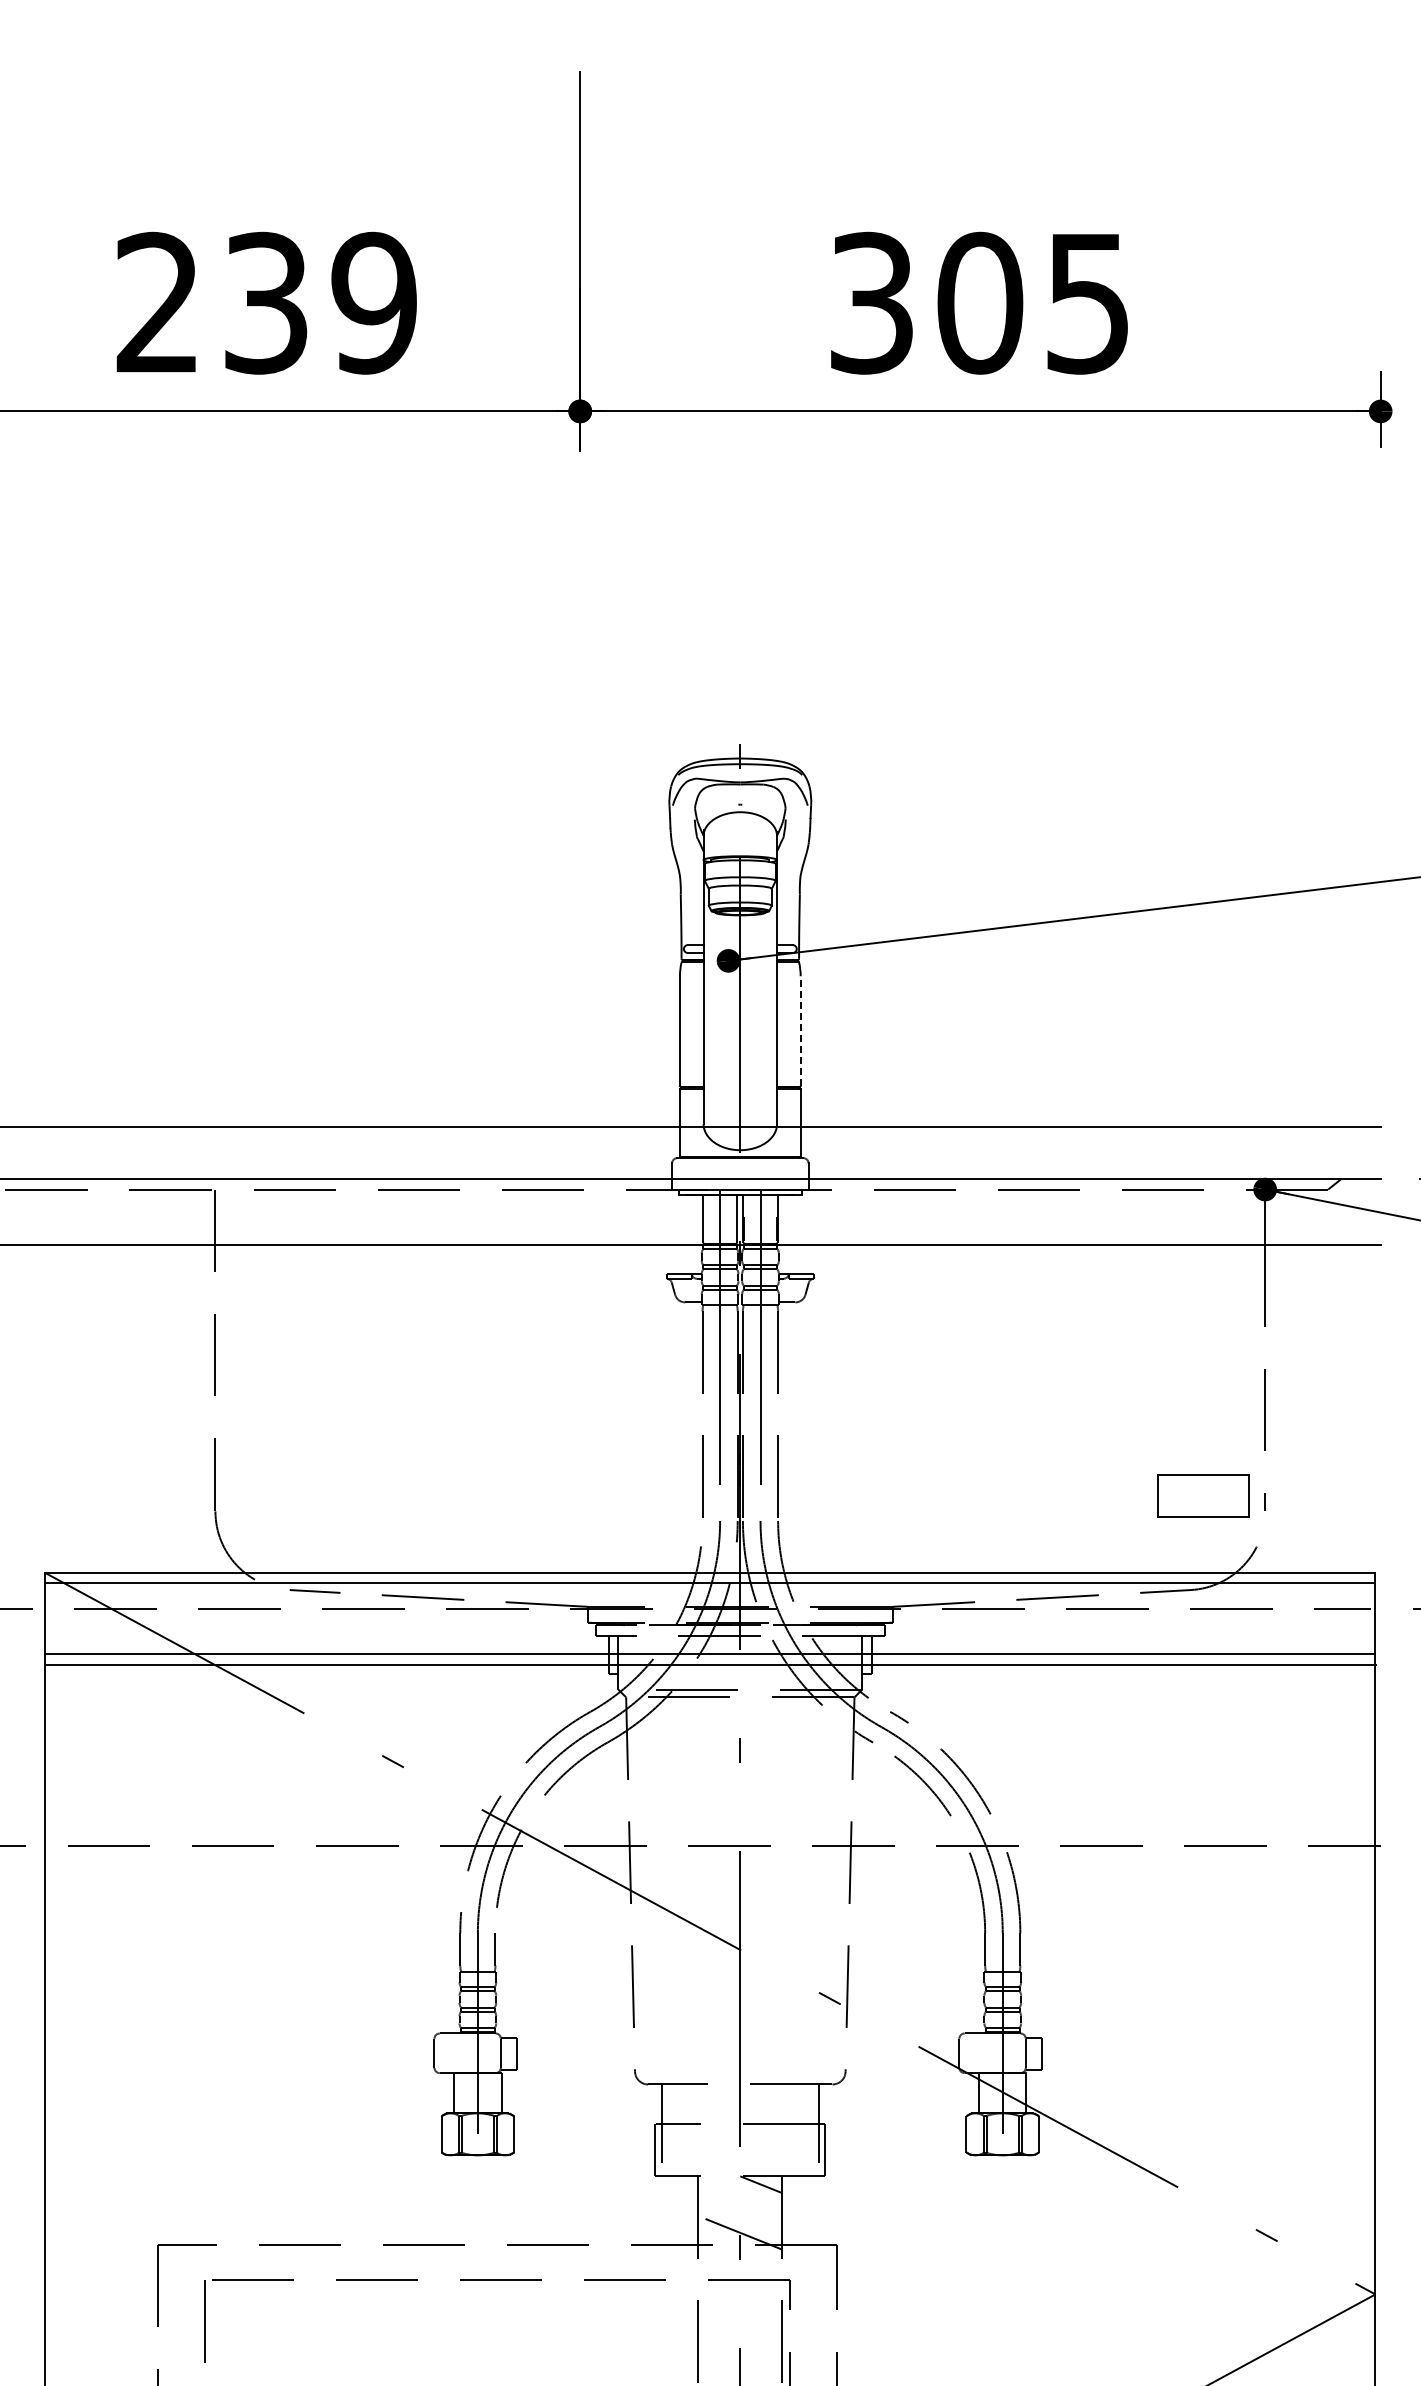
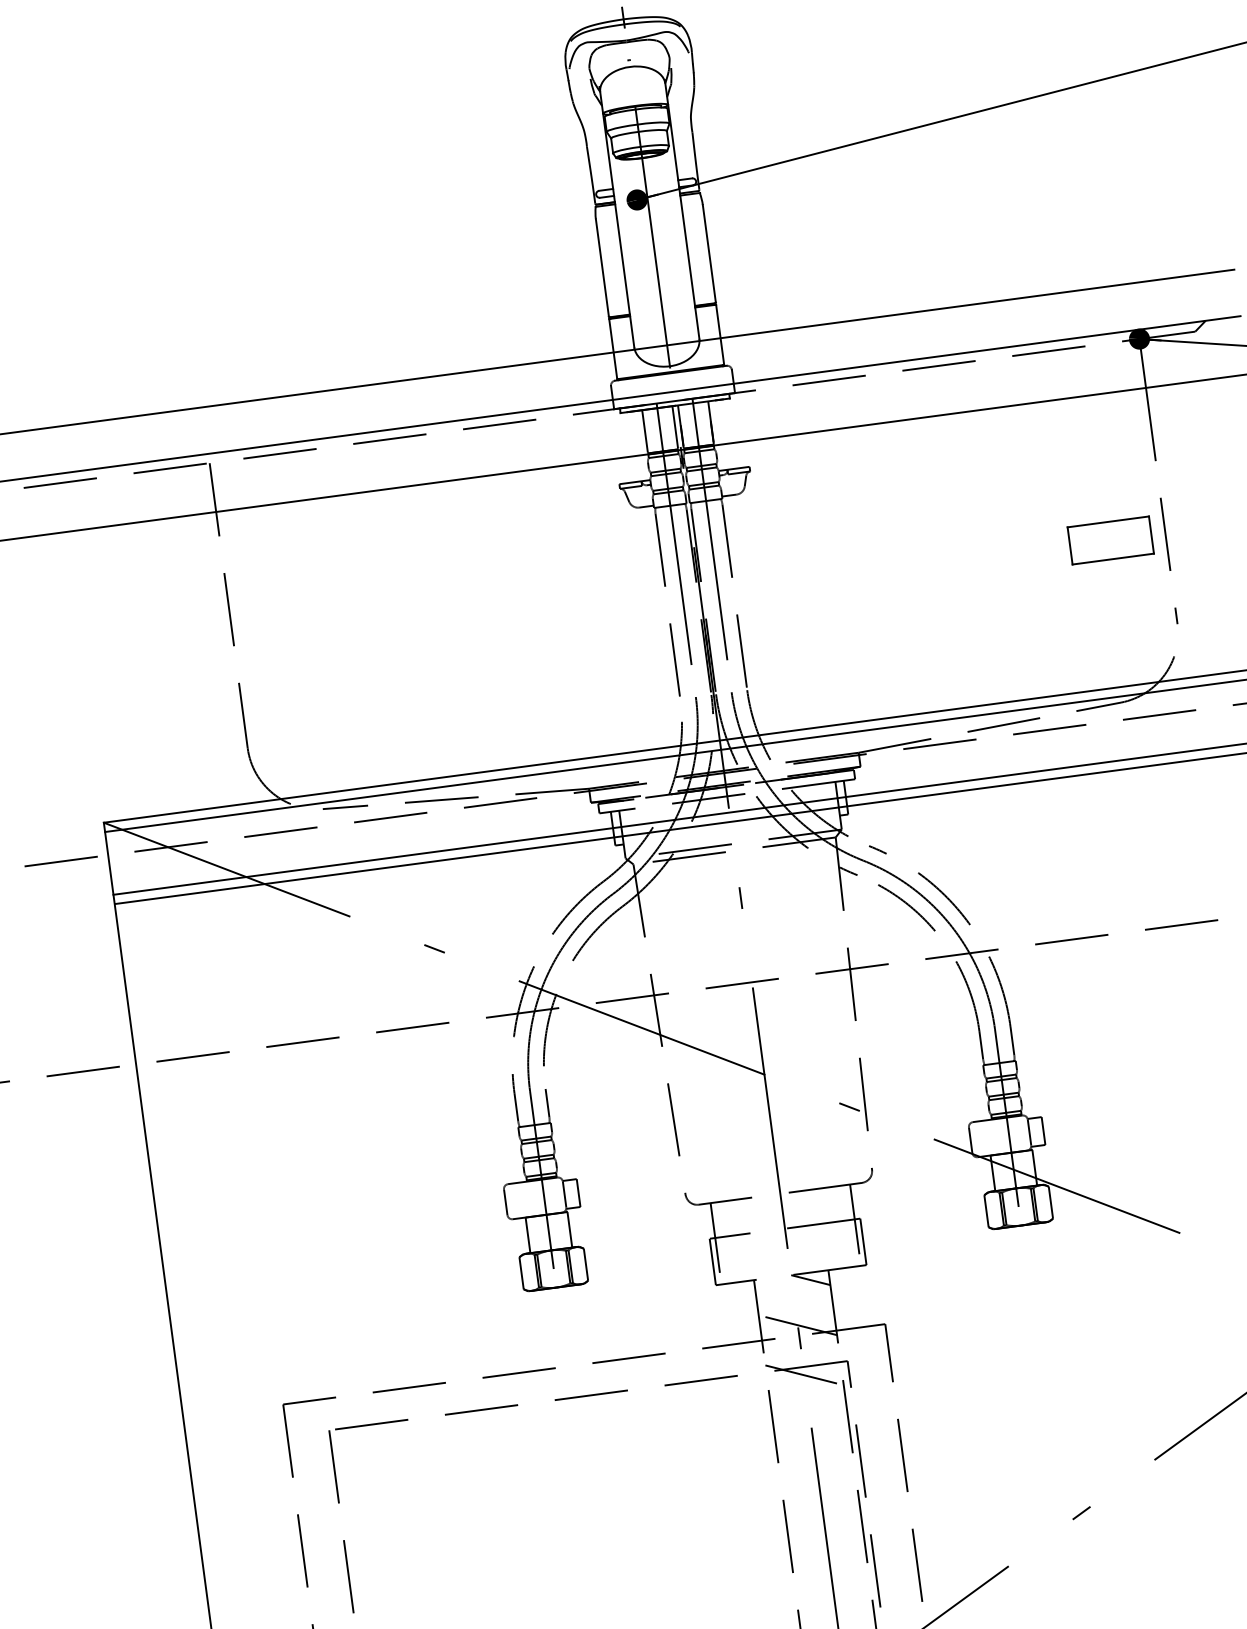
line: (800, 1031) -> (709, 254), dashed -> solid
part: (1203, 1495) -> (1110, 540), moved
line: (740, 2289) -> (804, 1375), added

